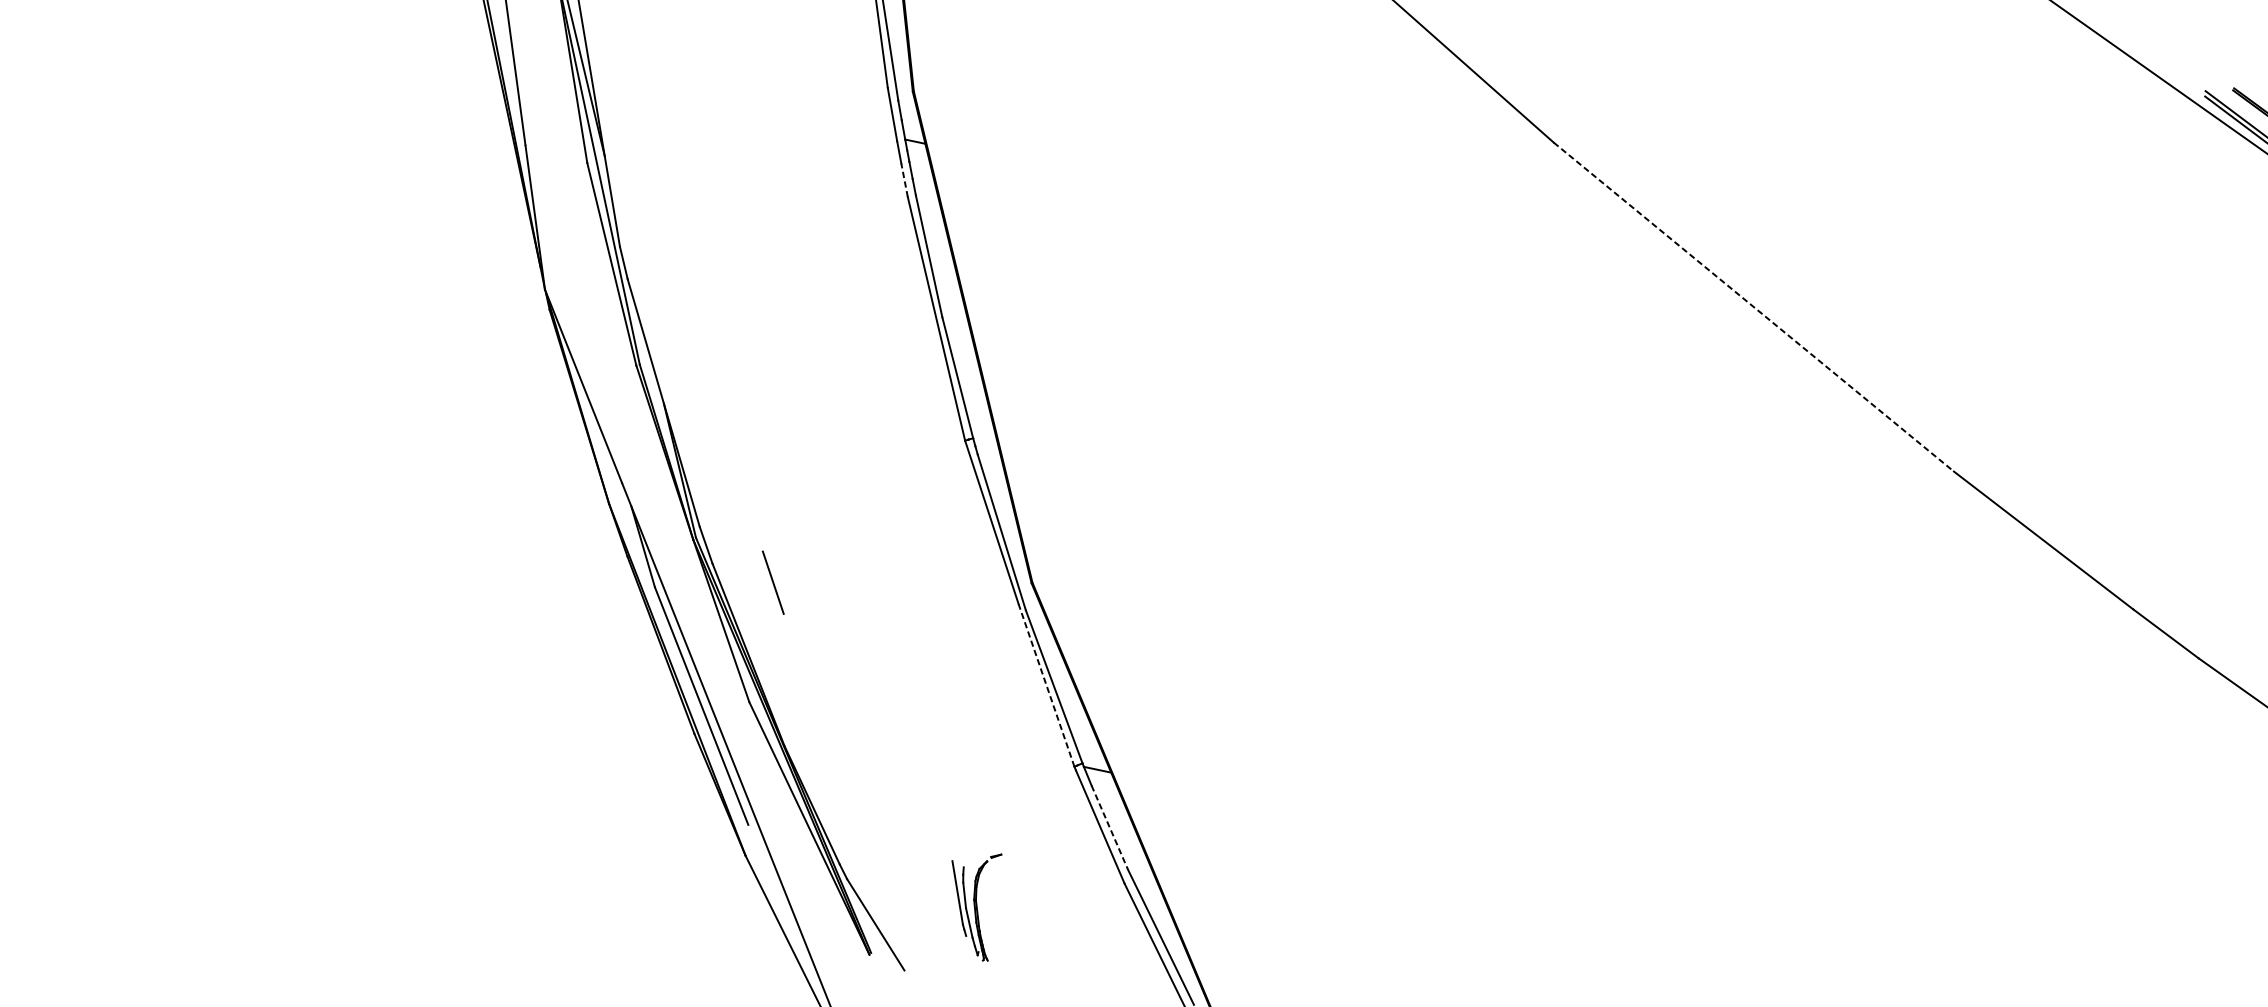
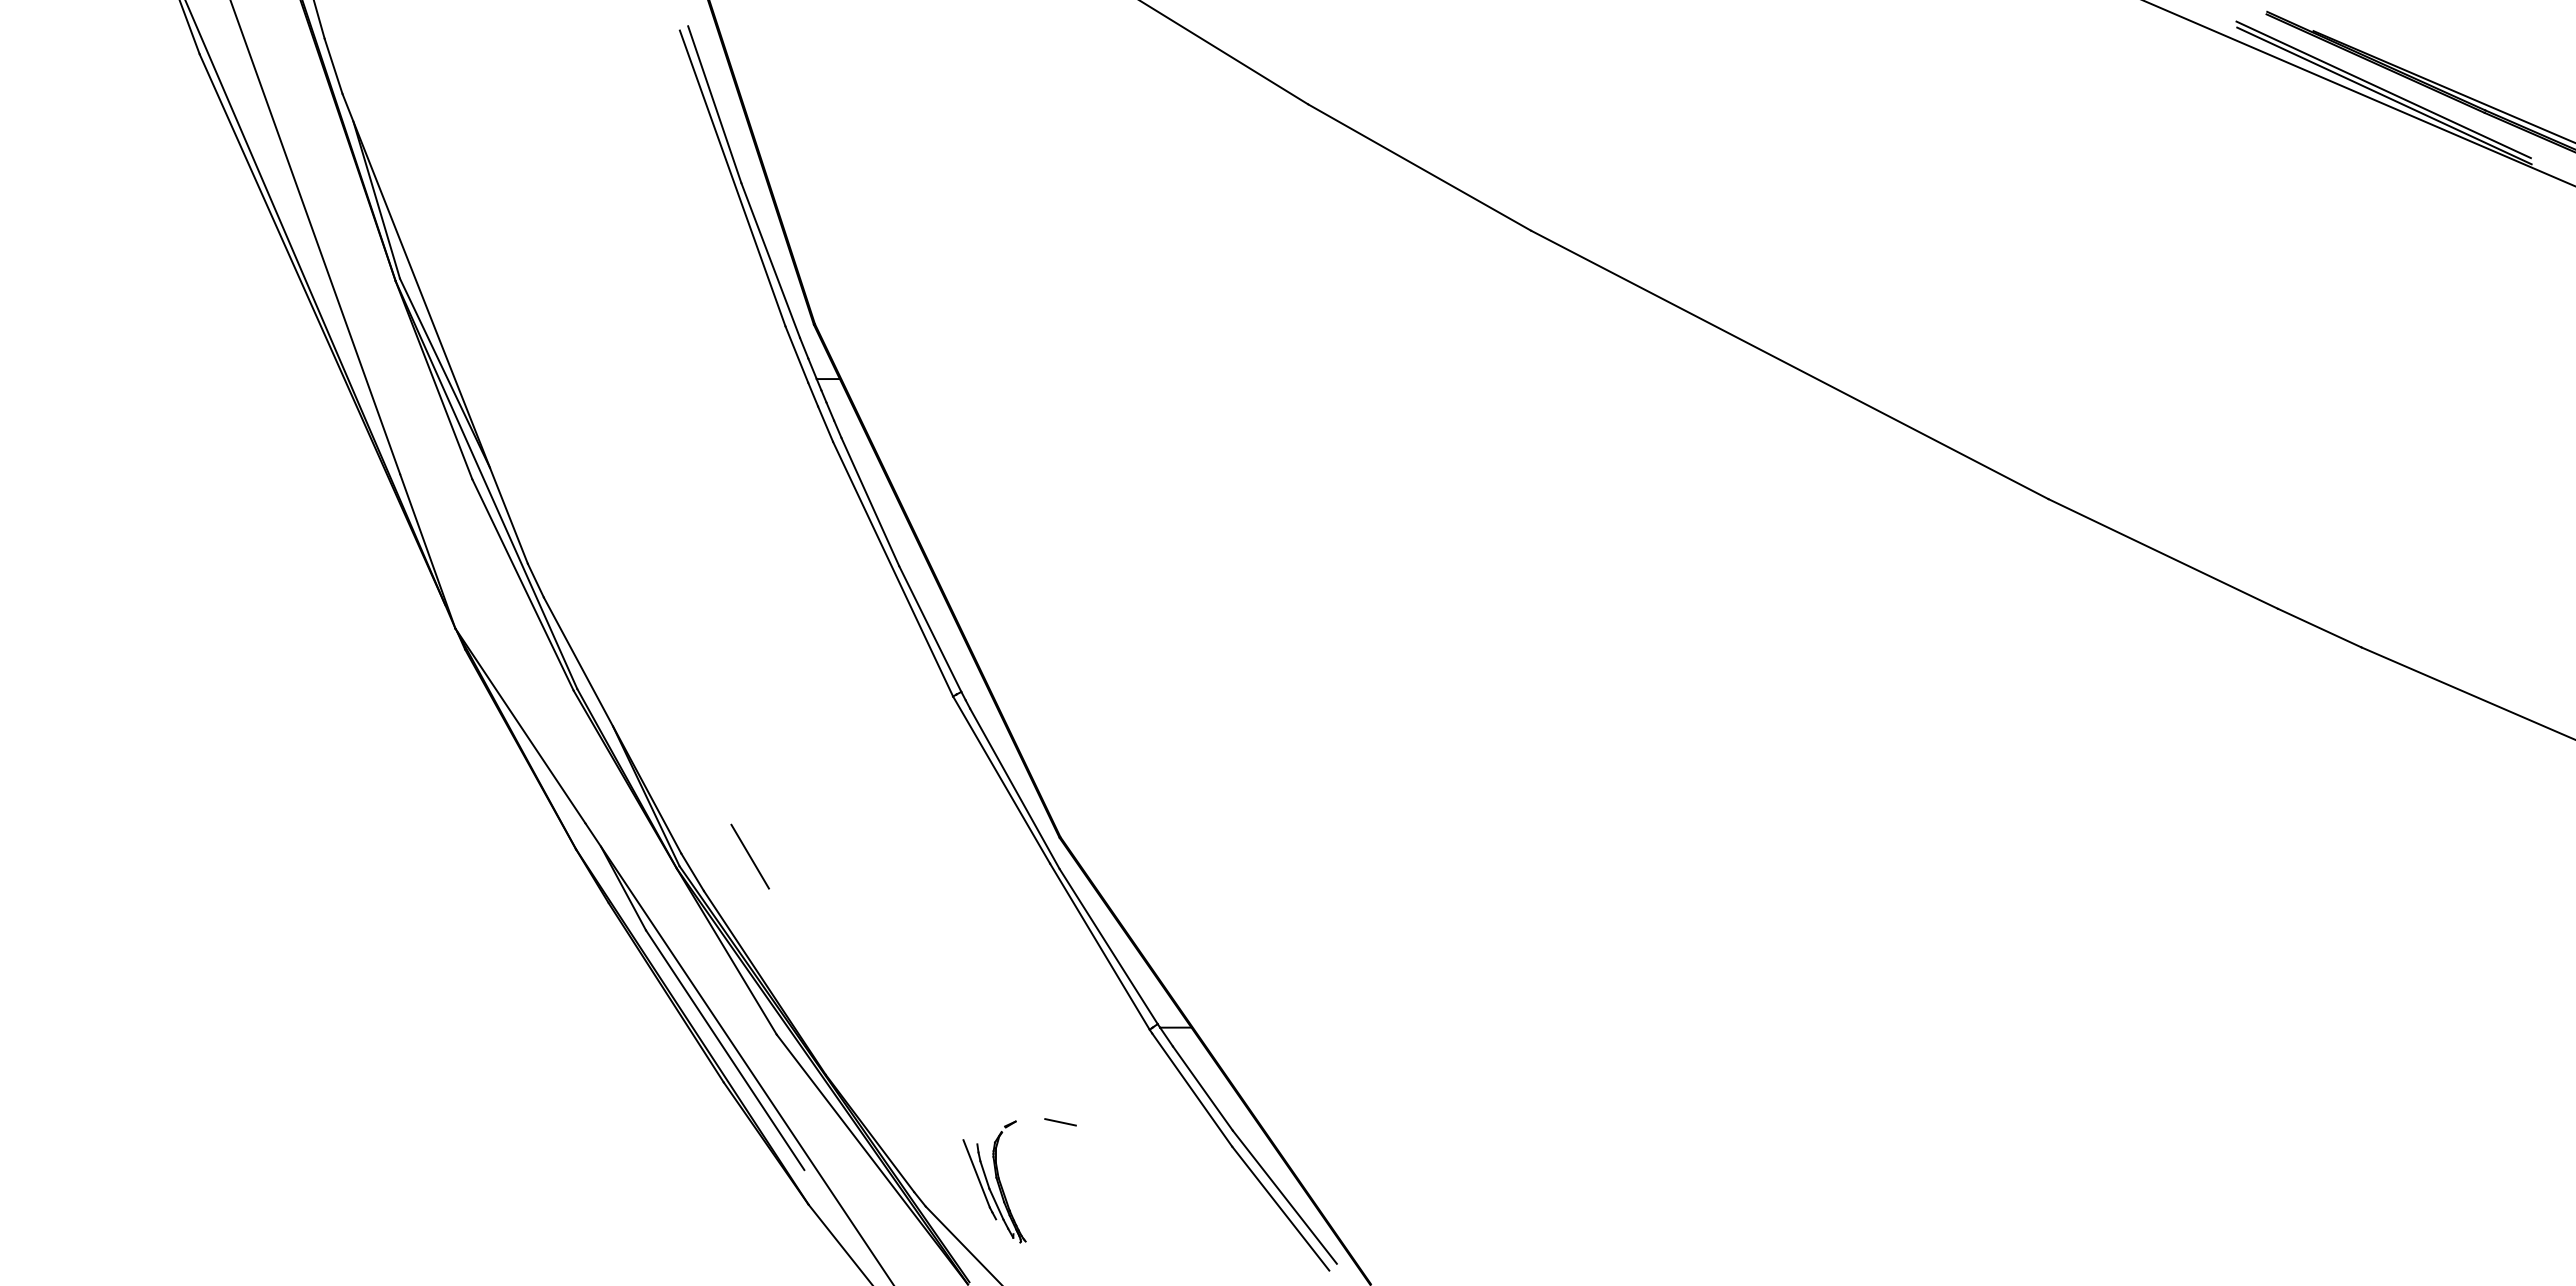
line: (904, 179) -> (825, 423), dashed -> solid
line: (1754, 307) -> (1790, 365), dashed -> solid
line: (772, 582) -> (749, 856), moved
line: (1046, 685) -> (1099, 946), dashed -> solid
line: (1109, 827) -> (1202, 1088), dashed -> solid
line: (979, 830) -> (1060, 1122), added
part: (971, 902) -> (994, 1181), moved

